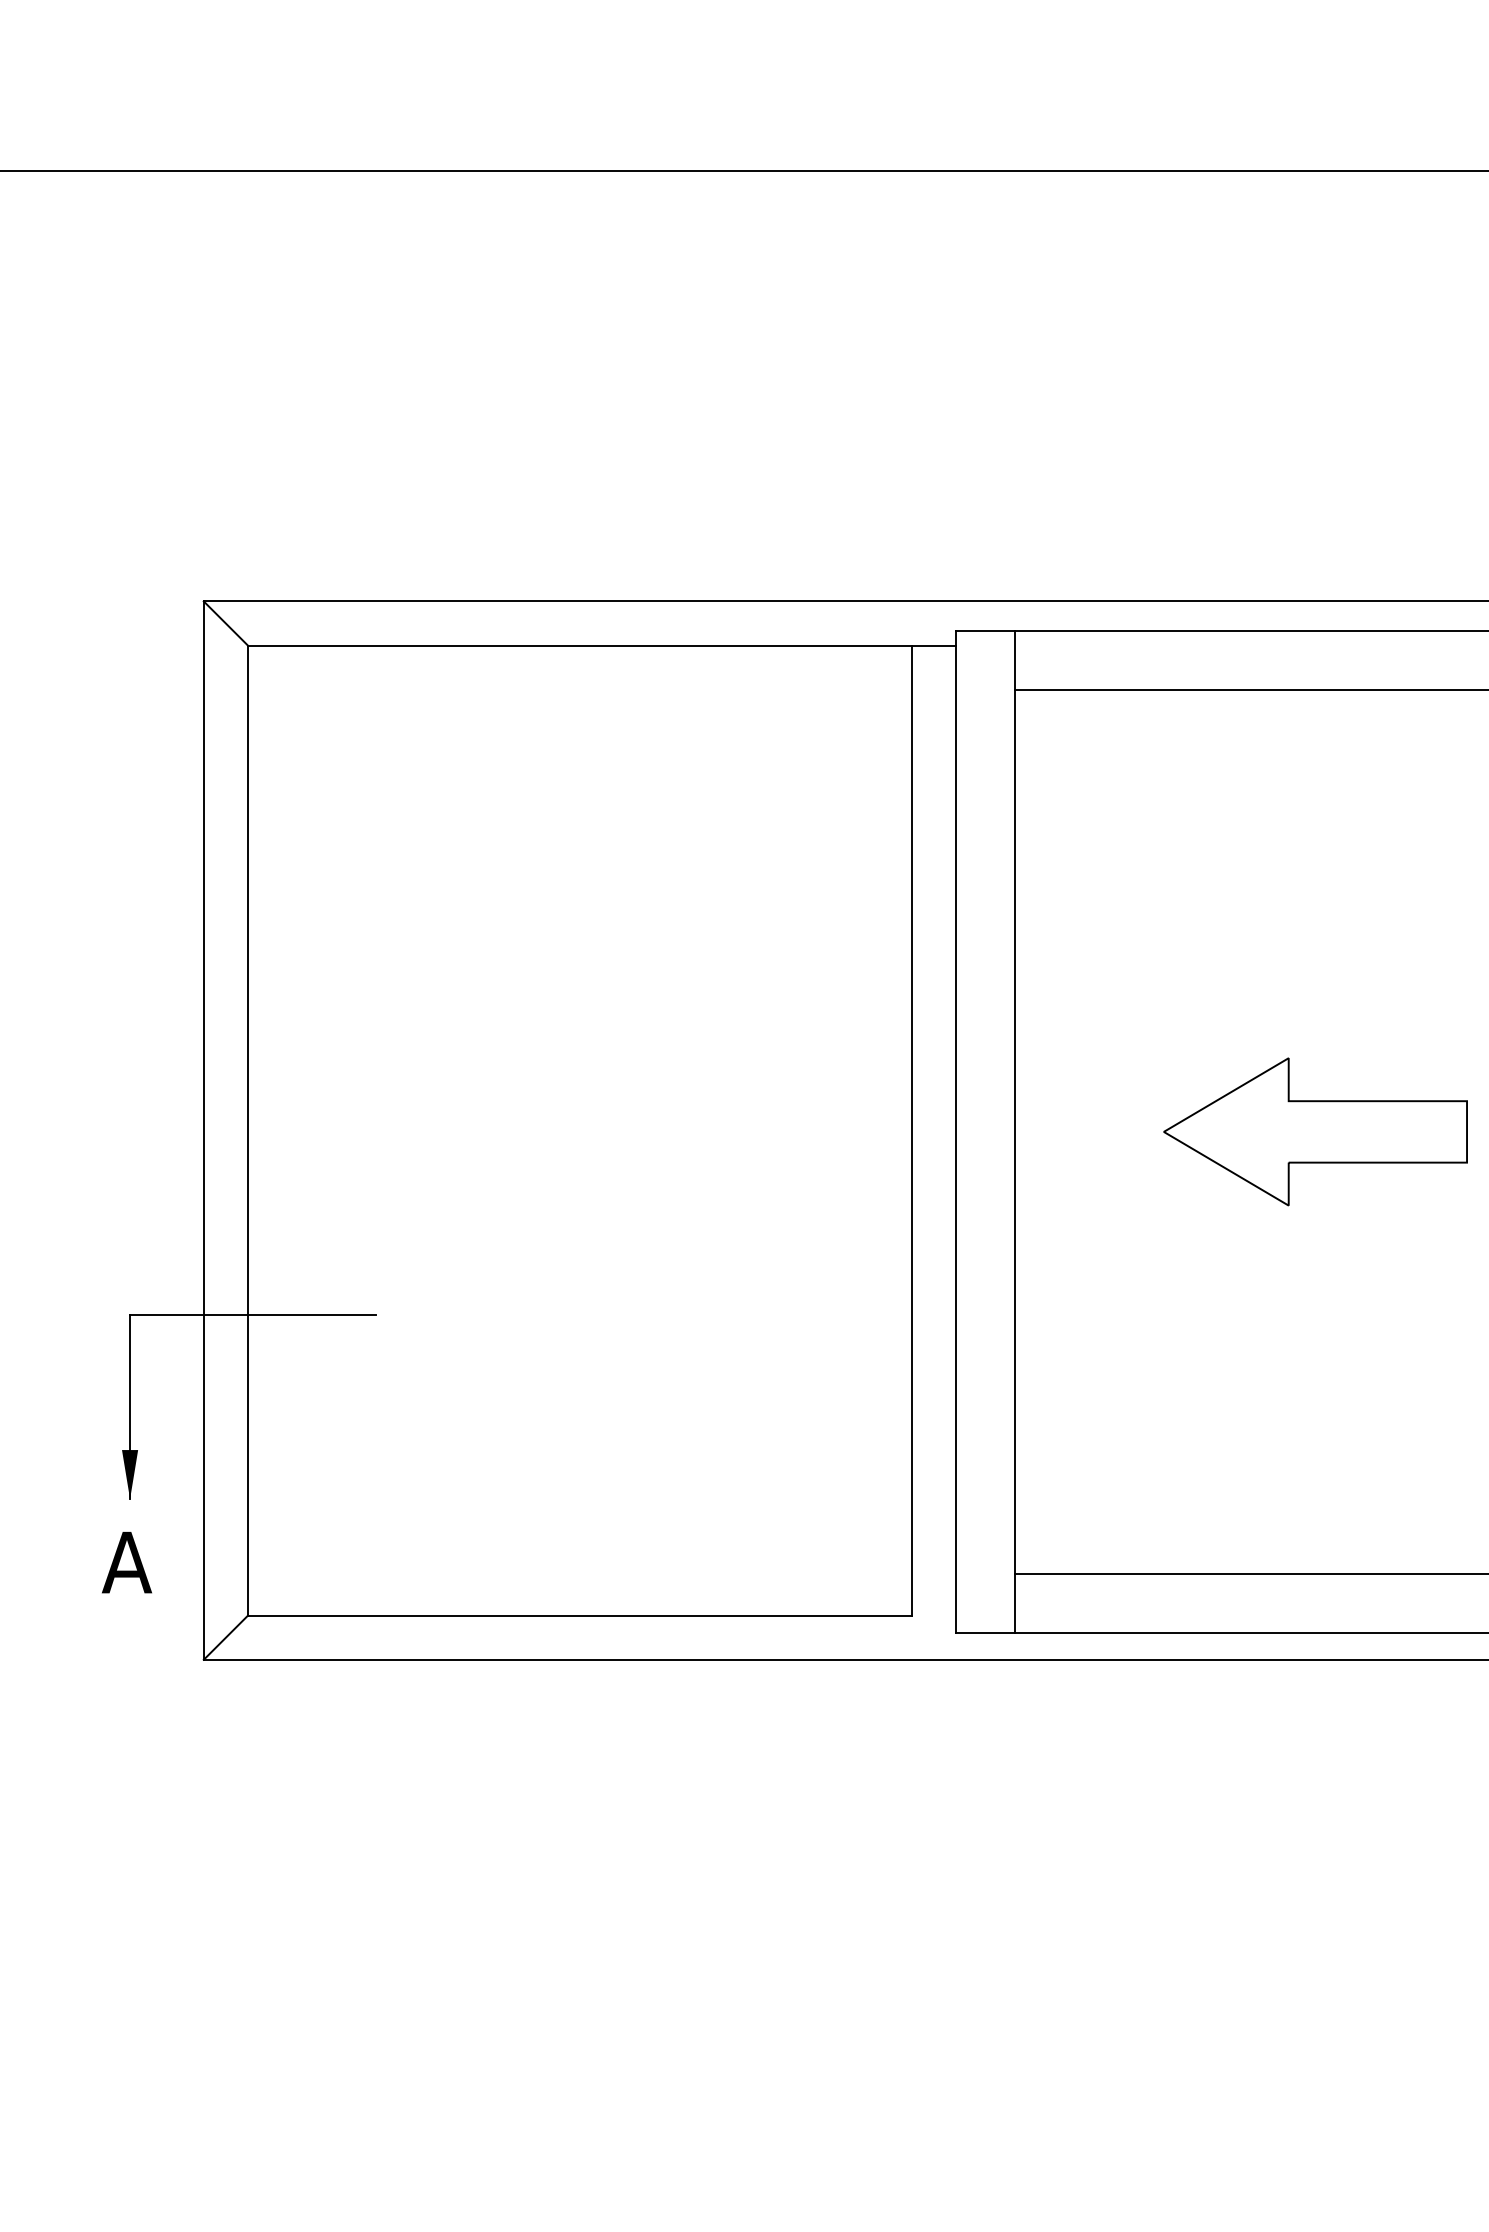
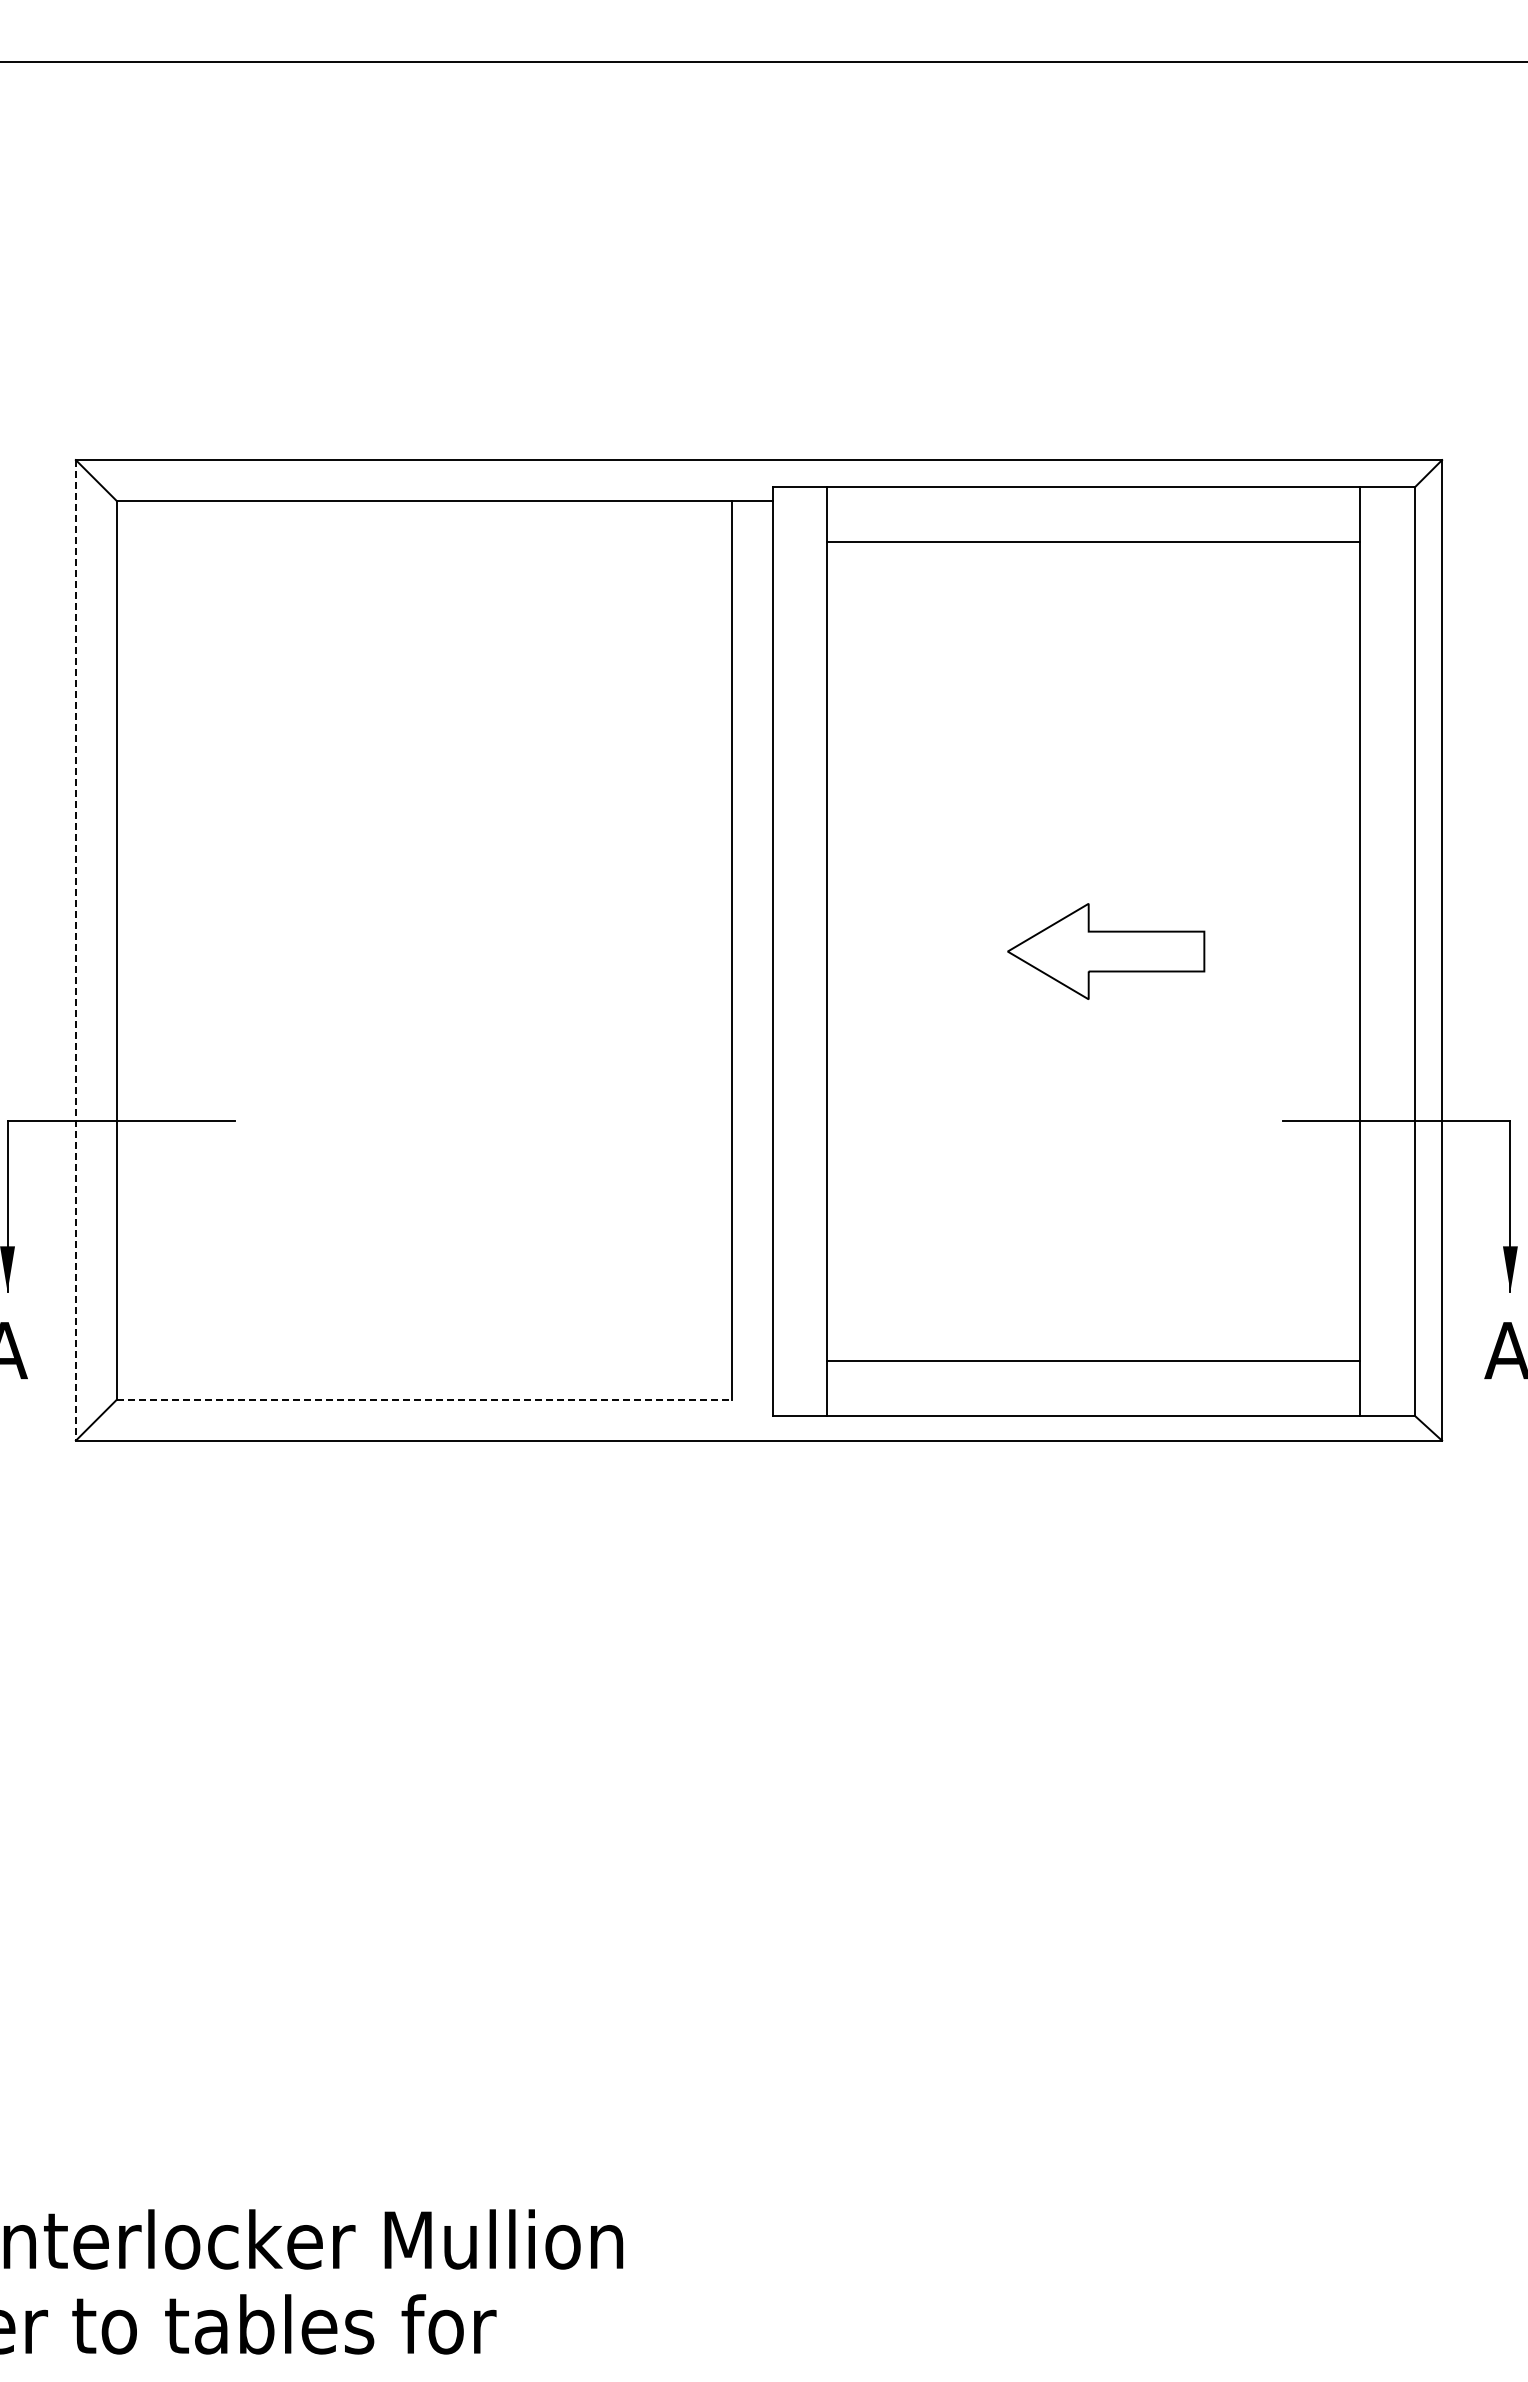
line: (203, 1130) -> (75, 950), solid -> dashed
part: (1316, 1131) -> (1106, 951), size x0.7
line: (580, 1615) -> (424, 1399), solid -> dashed

